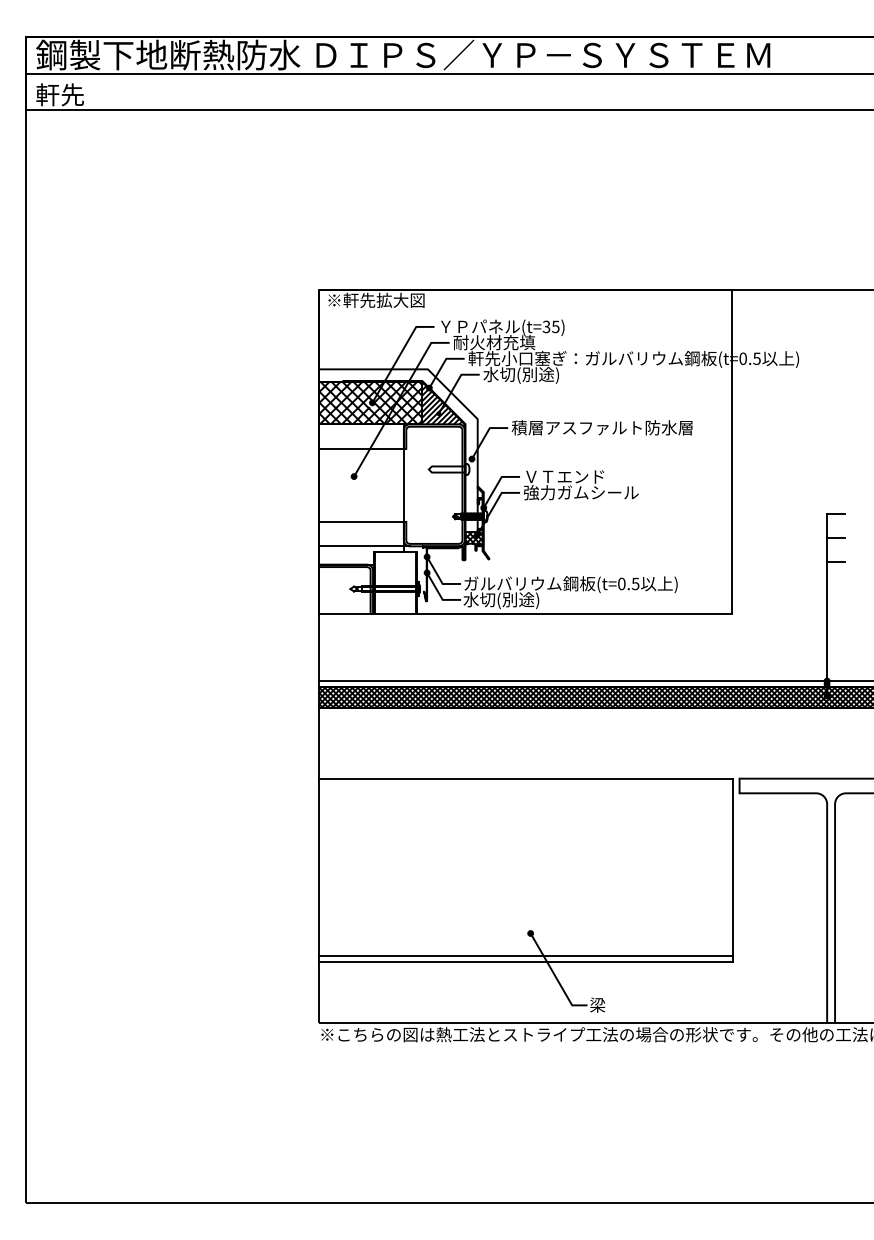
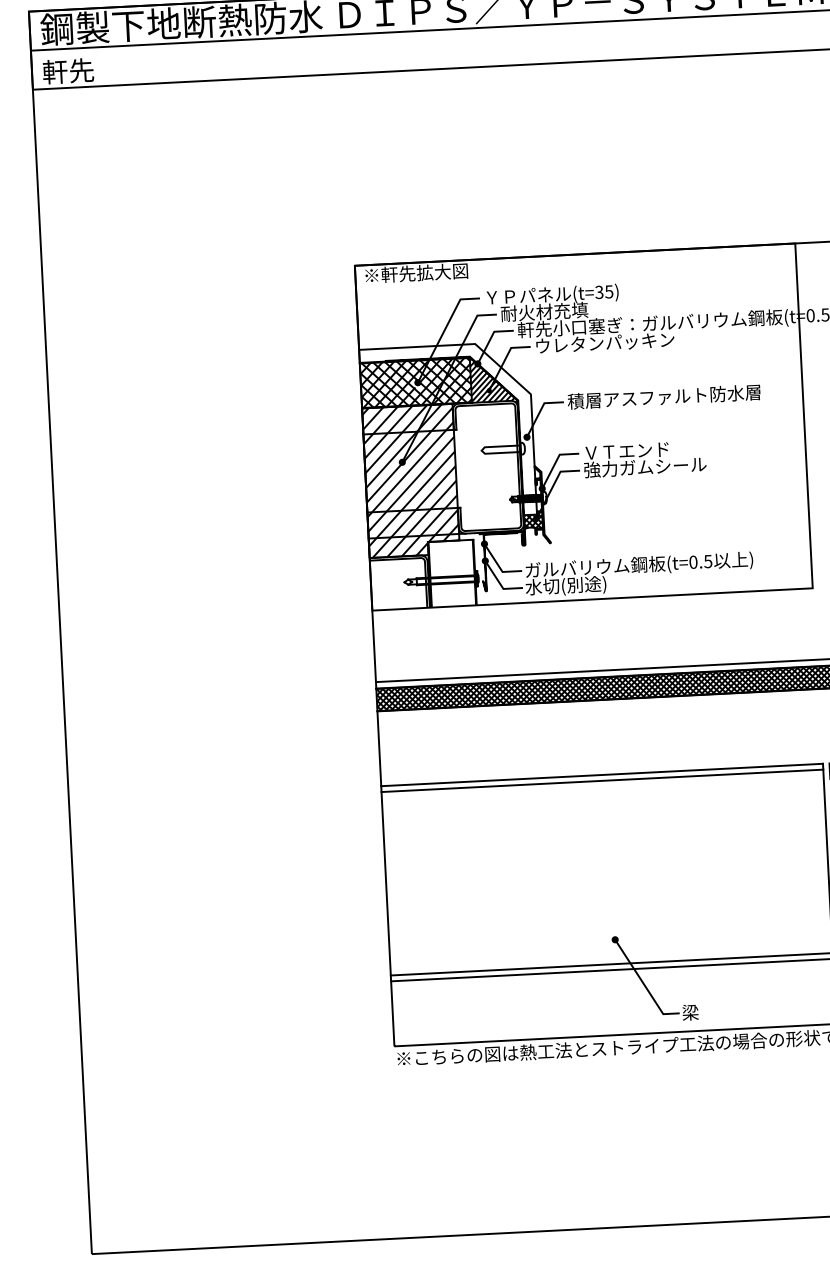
text: (548, 374) -> (604, 342), 水切(別途) -> ウレタンパッキン
hatch: (361, 494) -> (411, 480), added
line: (526, 784) -> (602, 781), added

